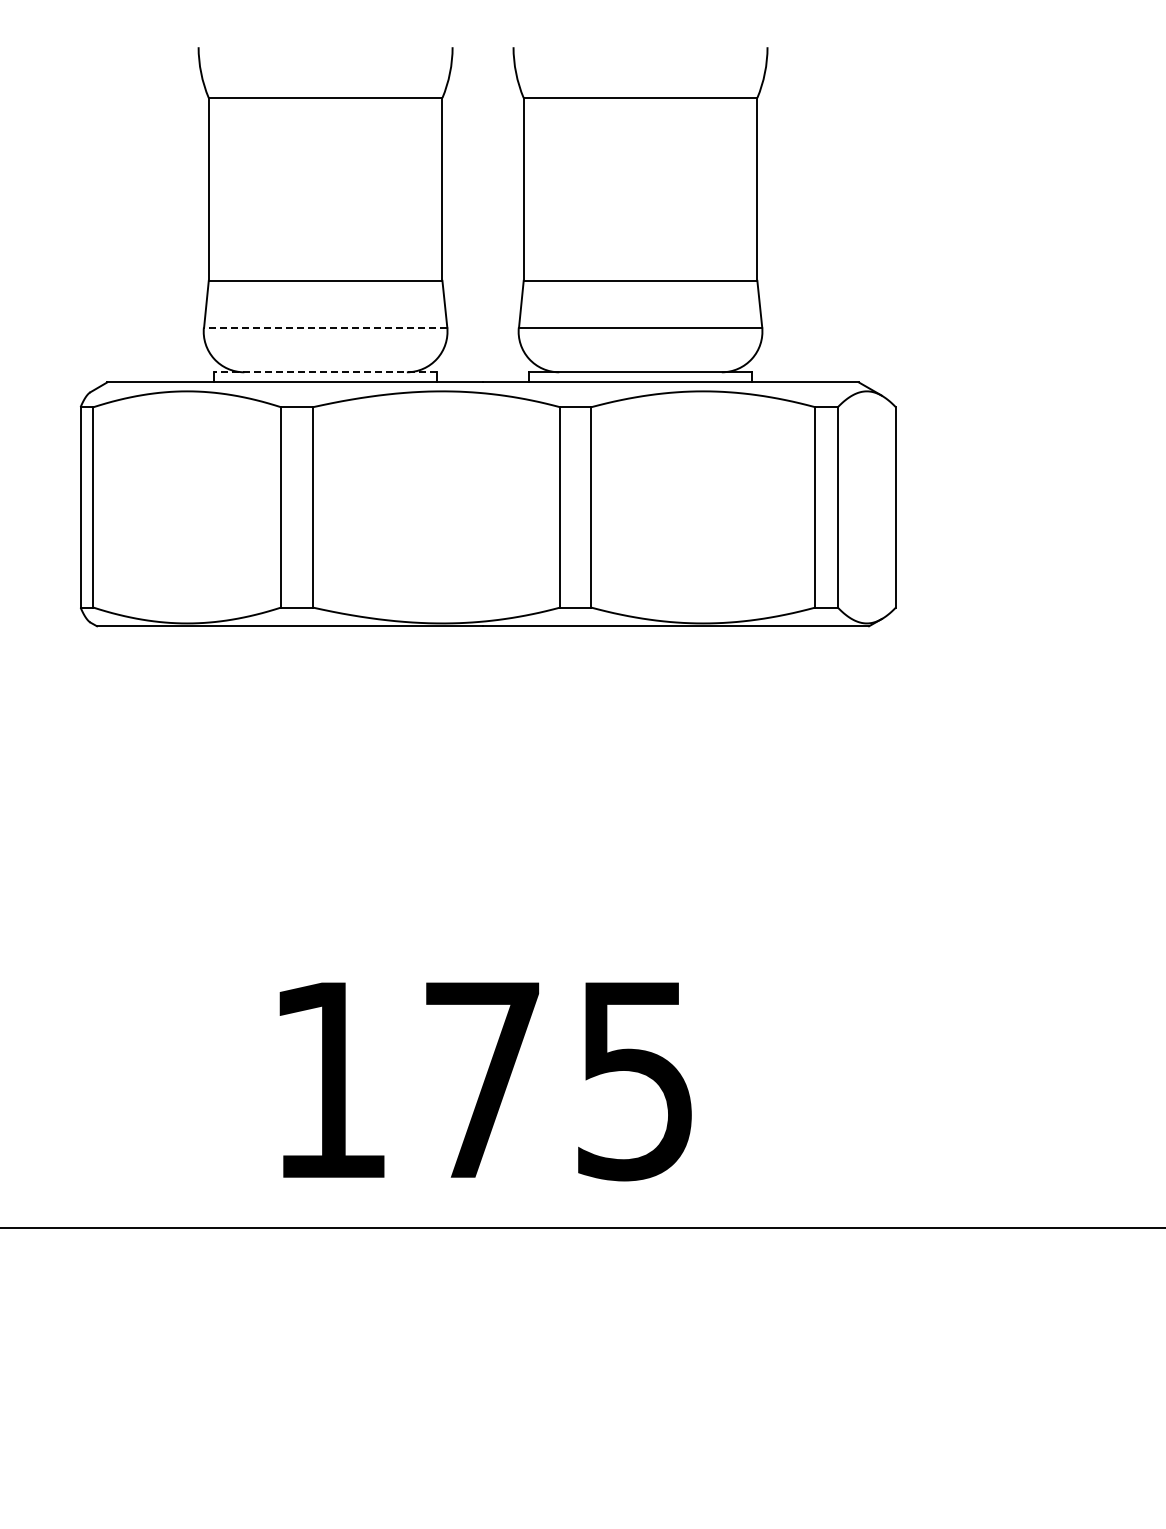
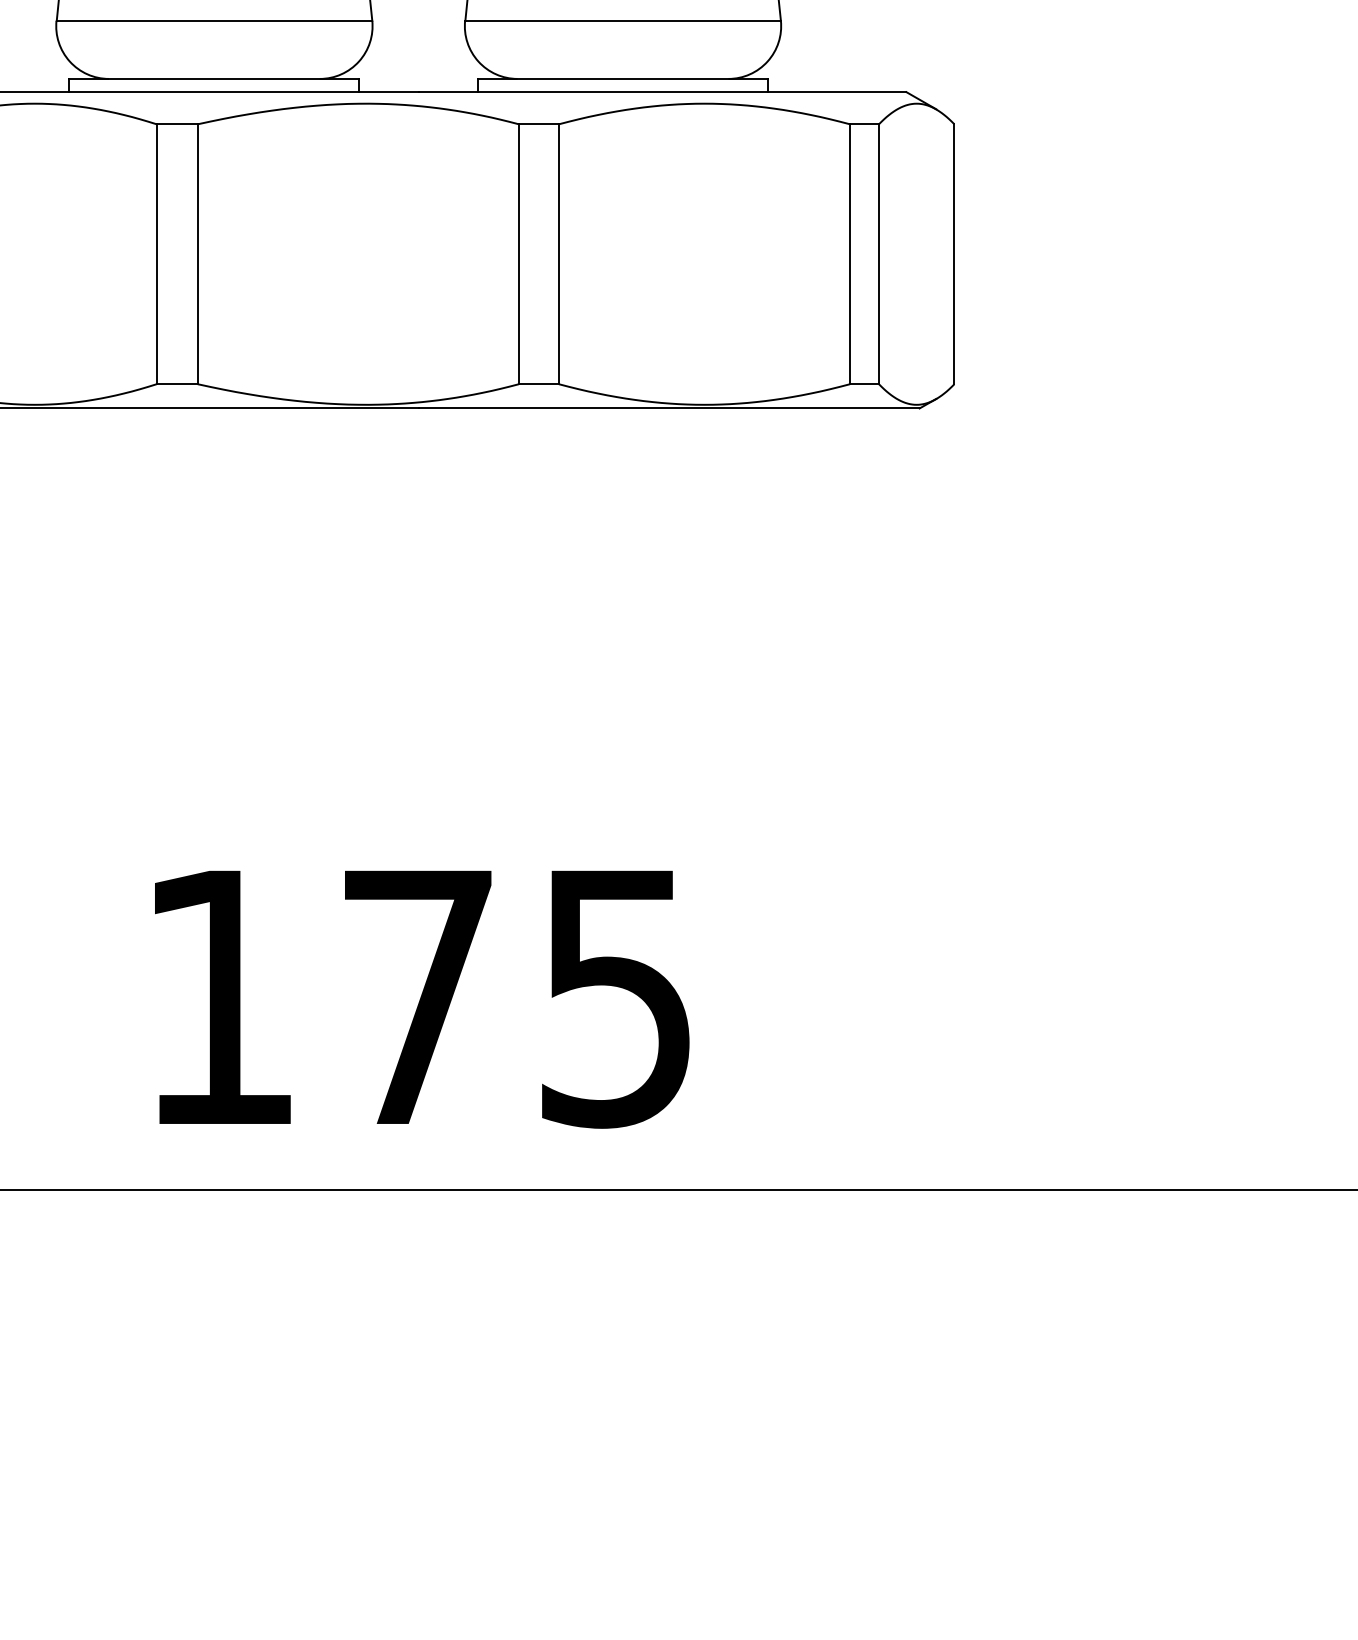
line: (325, 327) -> (214, 20), dashed -> solid
line: (325, 372) -> (214, 79), dashed -> solid

